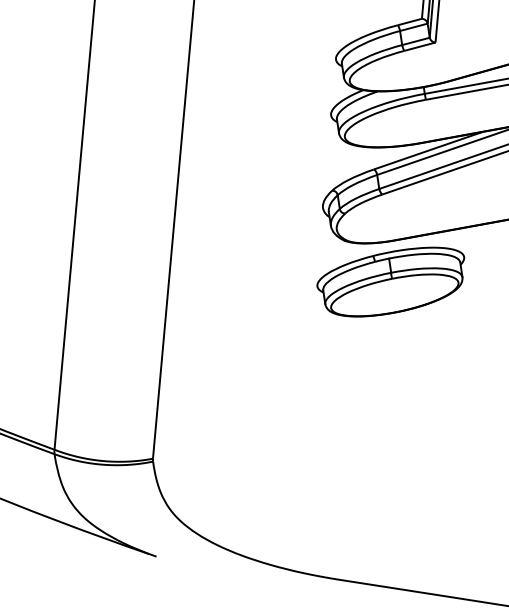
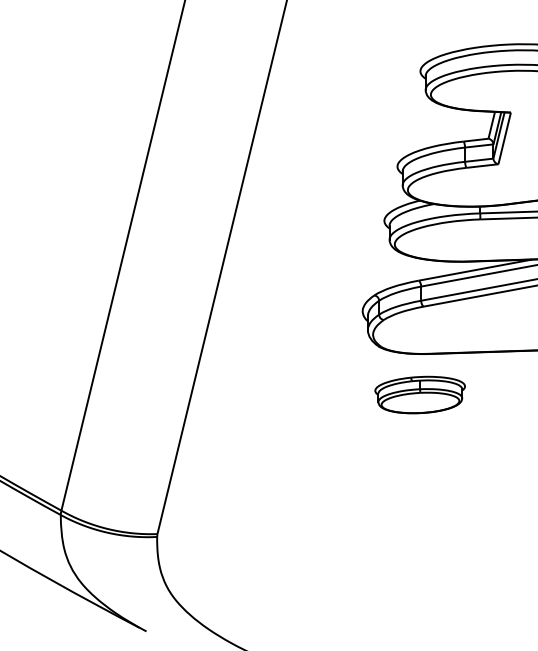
part: (391, 281) -> (419, 394), size x0.6

